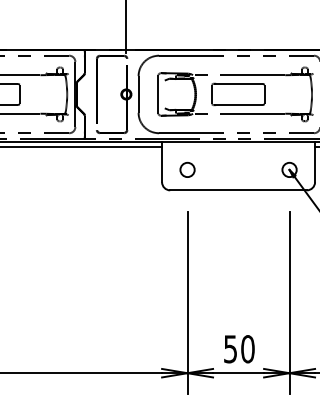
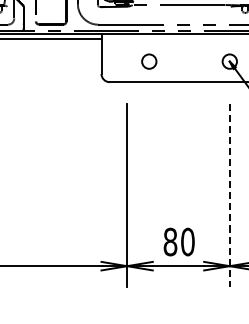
circle: (187, 169) -> (149, 61), moved
line: (289, 302) -> (229, 195), solid -> dashed
text: (230, 349) -> (170, 242), 50 -> 80

